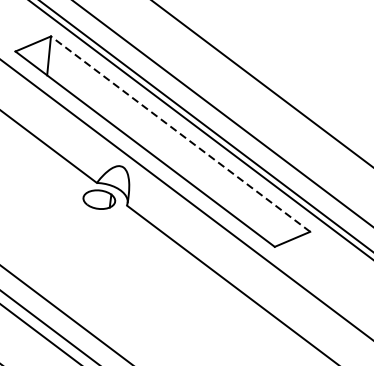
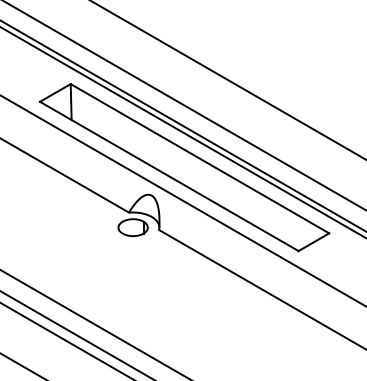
line: (180, 133) -> (199, 158), dashed -> solid

